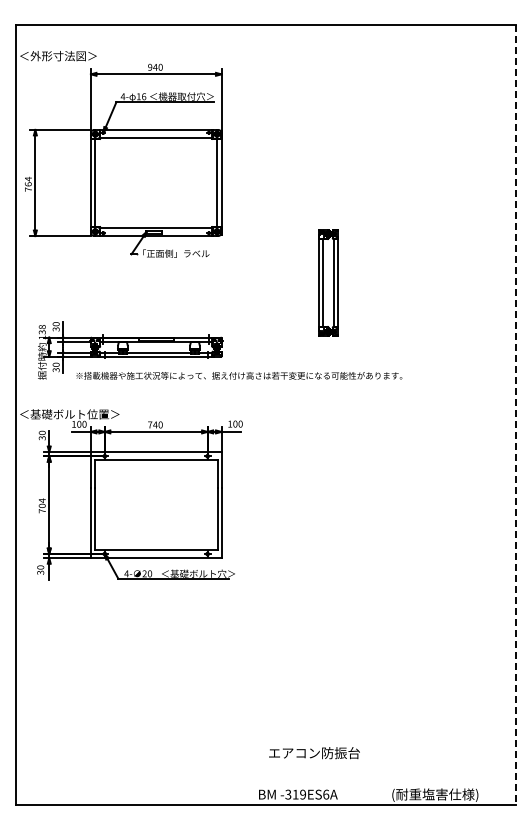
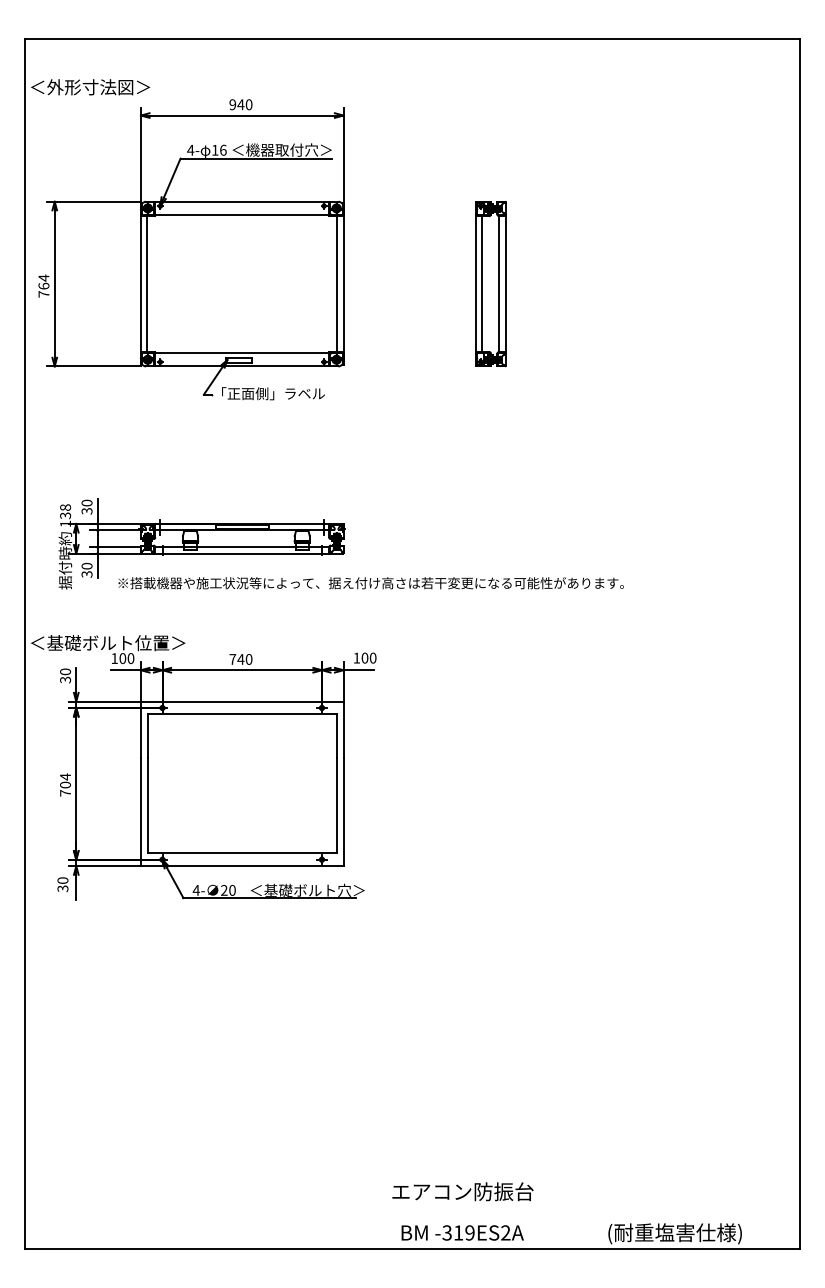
part: (328, 282) -> (490, 283), moved
line: (516, 415) -> (801, 644), dashed -> solid
text: (314, 753) -> (462, 1192), moved
text: (326, 794) -> (506, 1232), -319ES6A -> -319ES2A

